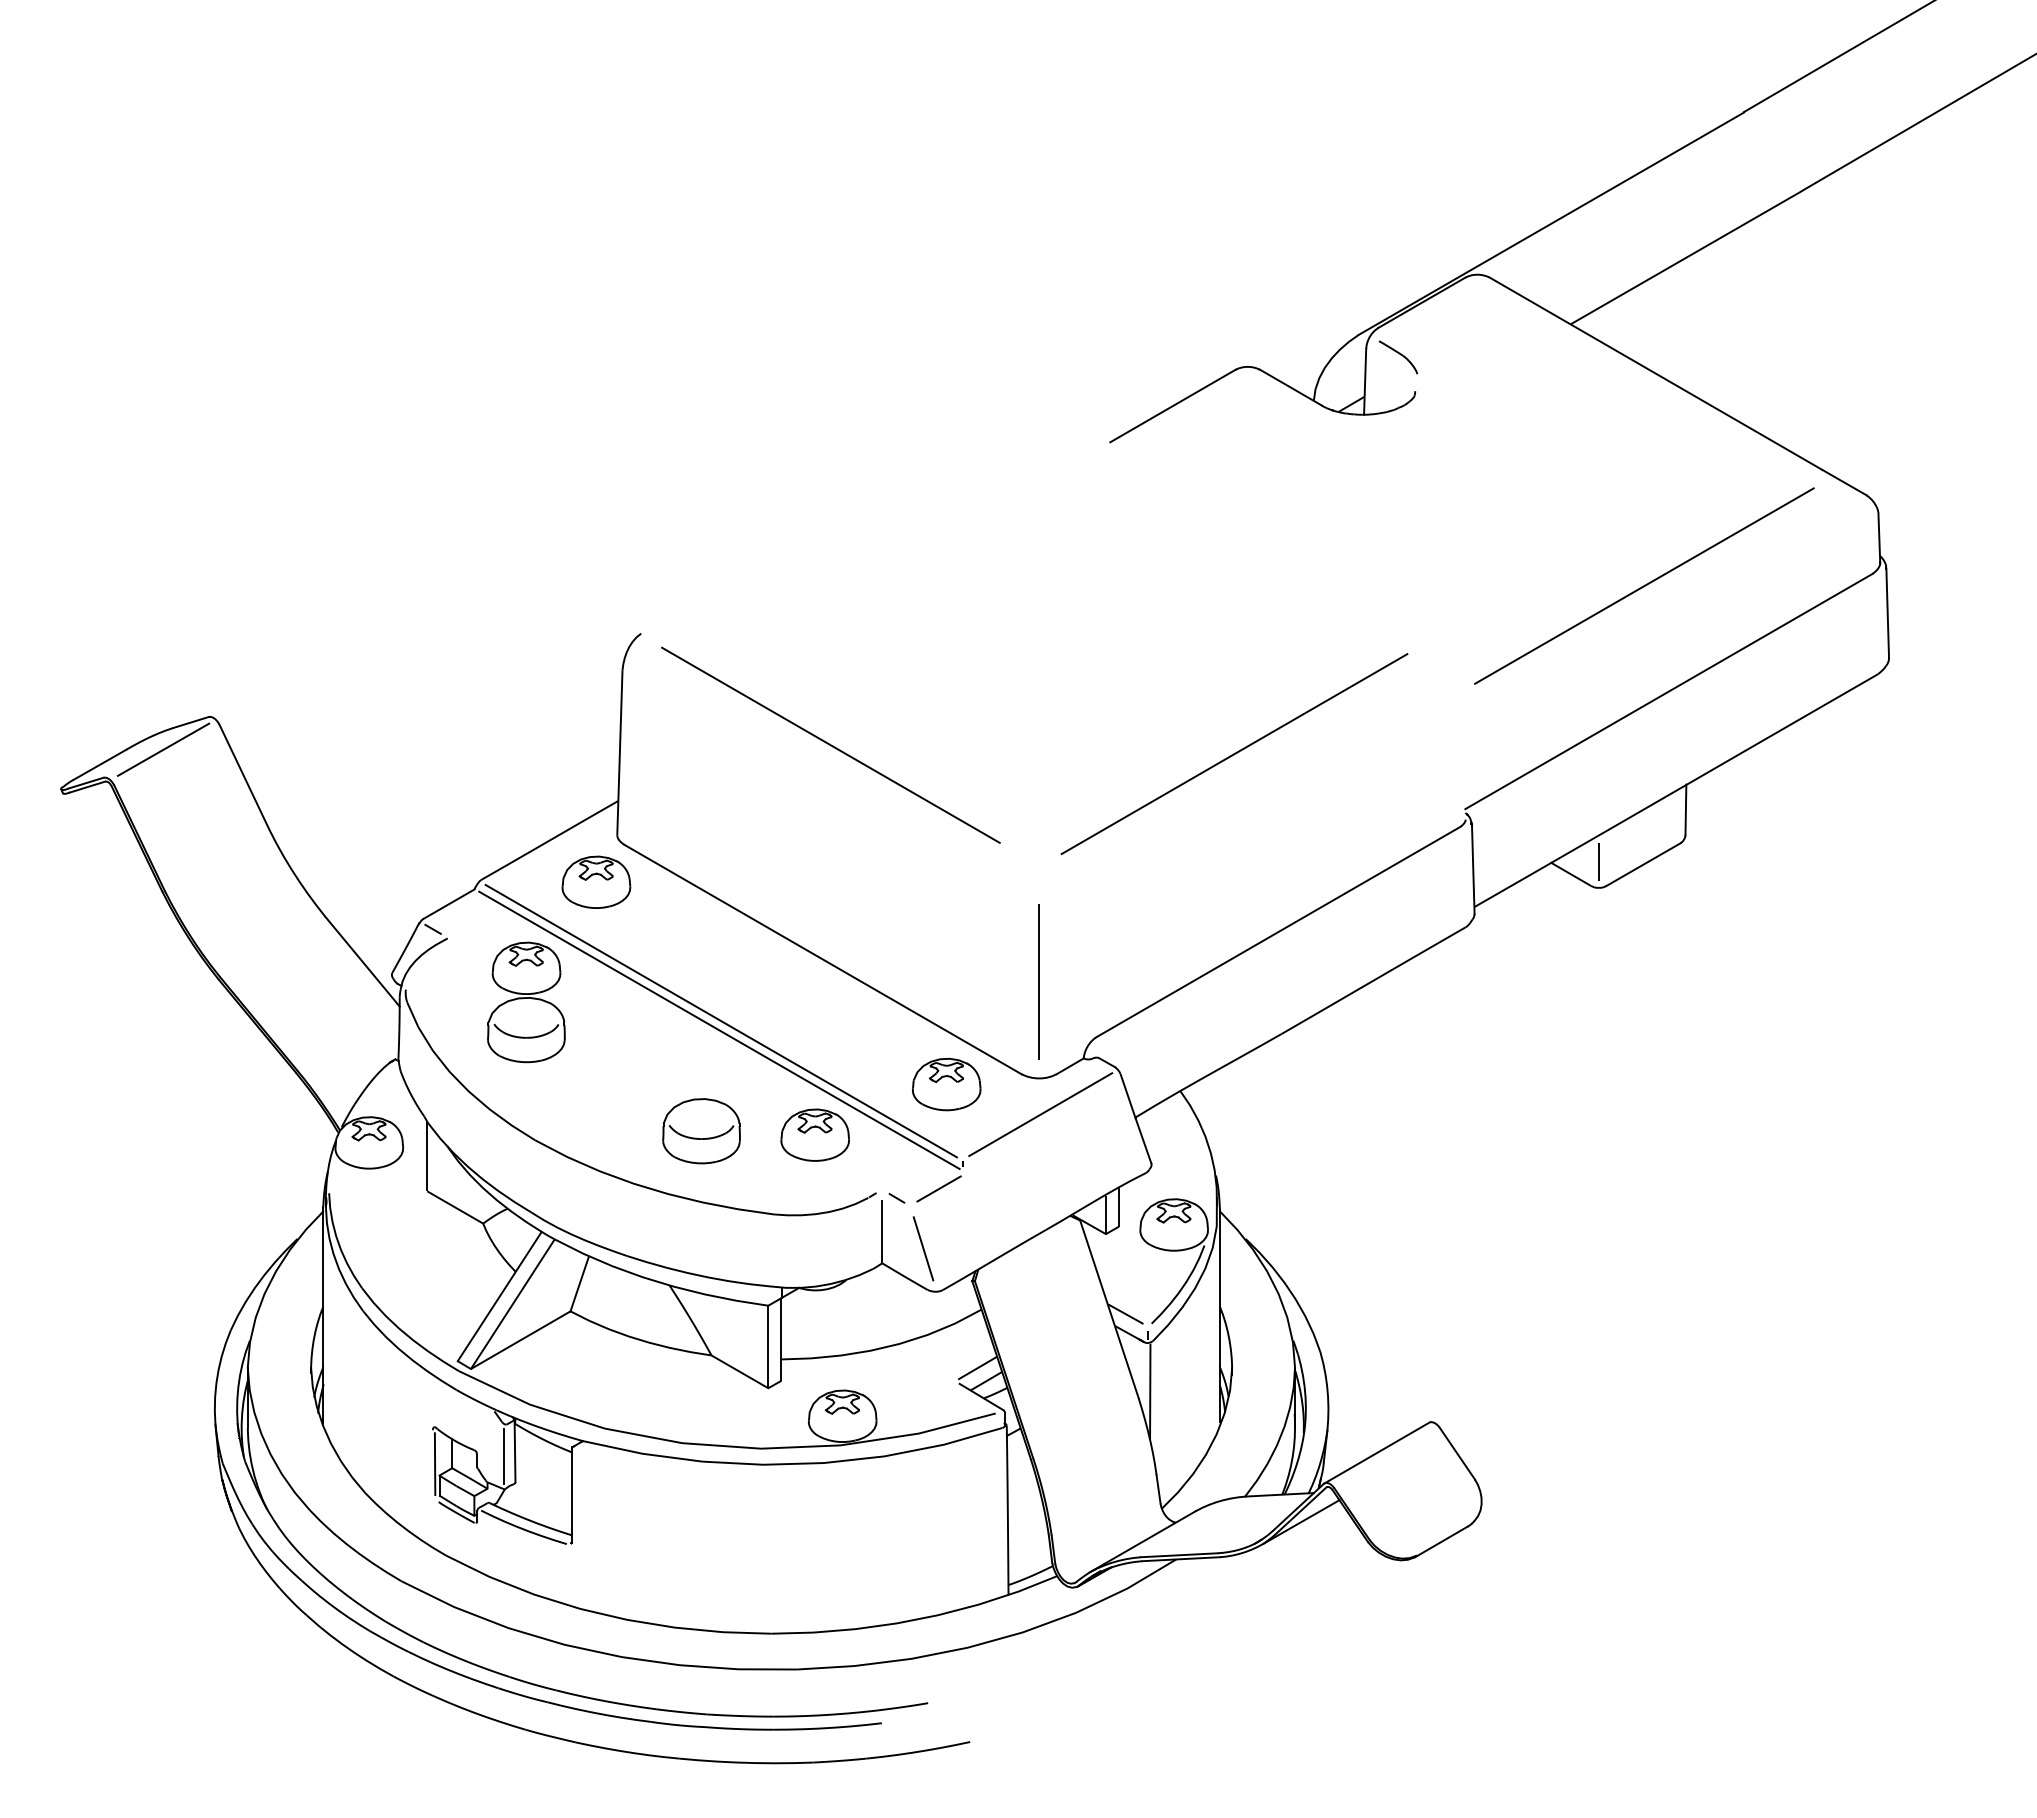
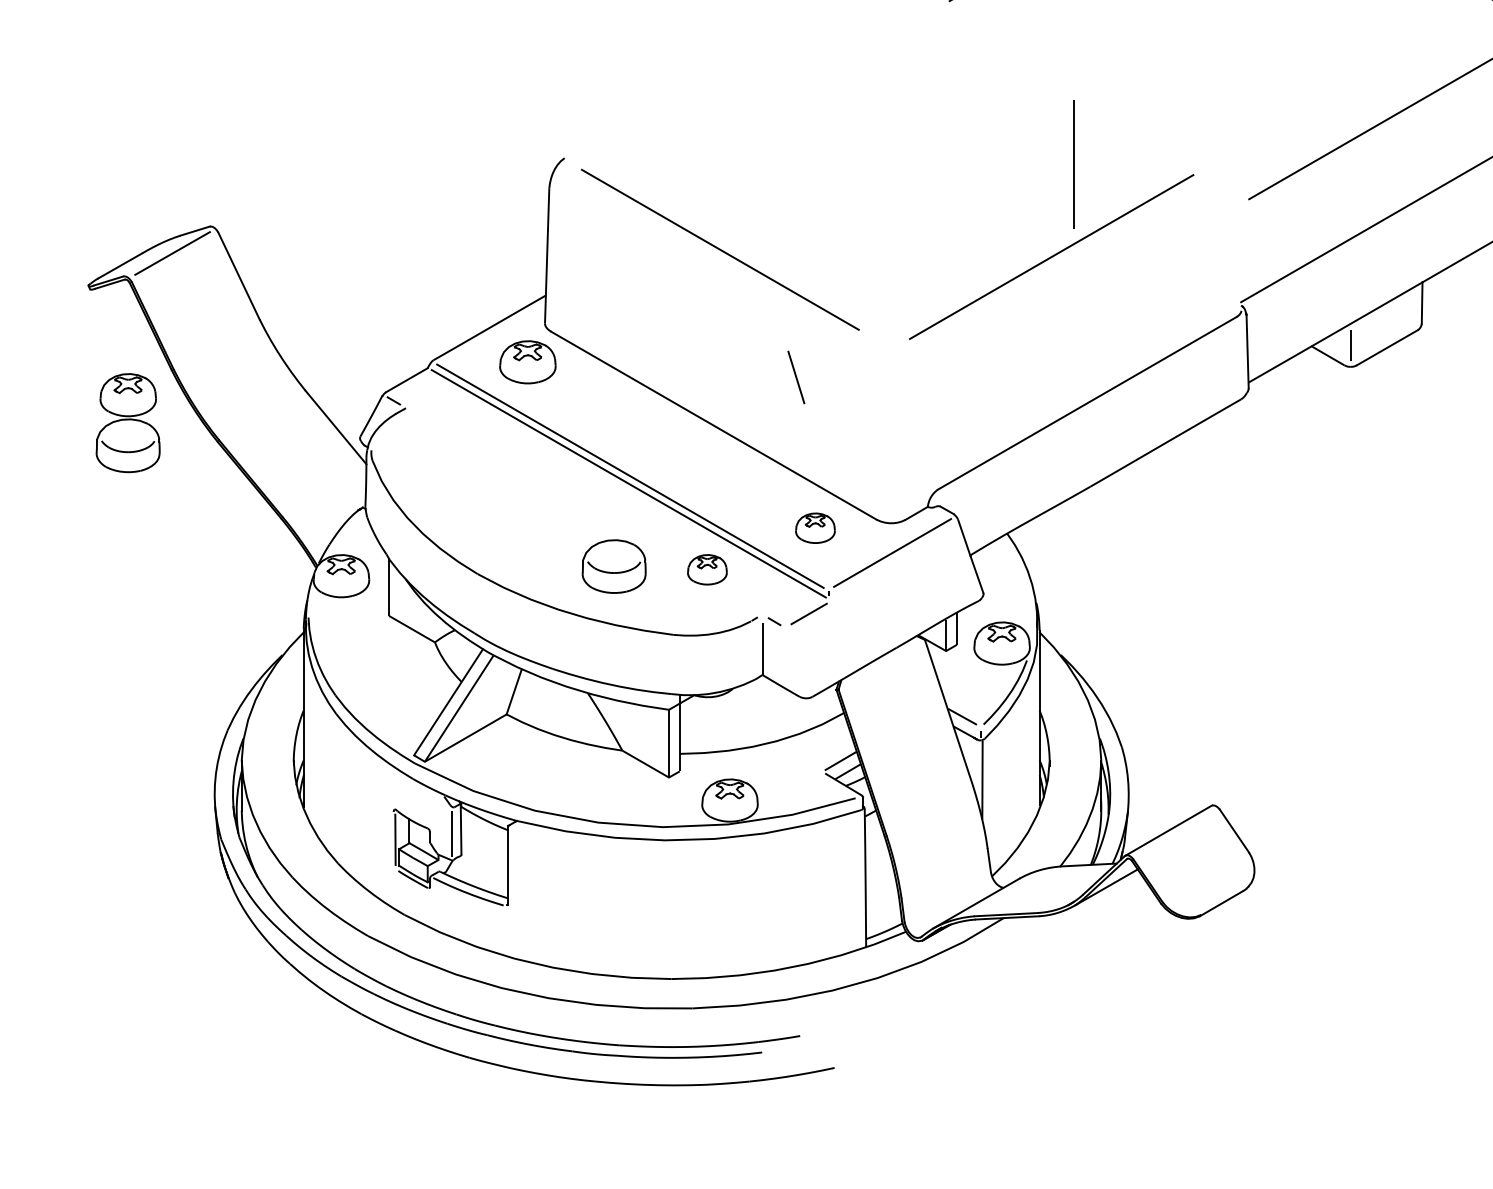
line: (1038, 981) -> (1072, 163), moved
part: (526, 1002) -> (128, 423), moved
part: (946, 1084) -> (815, 528), size x0.7
part: (814, 1134) -> (706, 569), size x0.7
line: (923, 1248) -> (796, 377), moved

